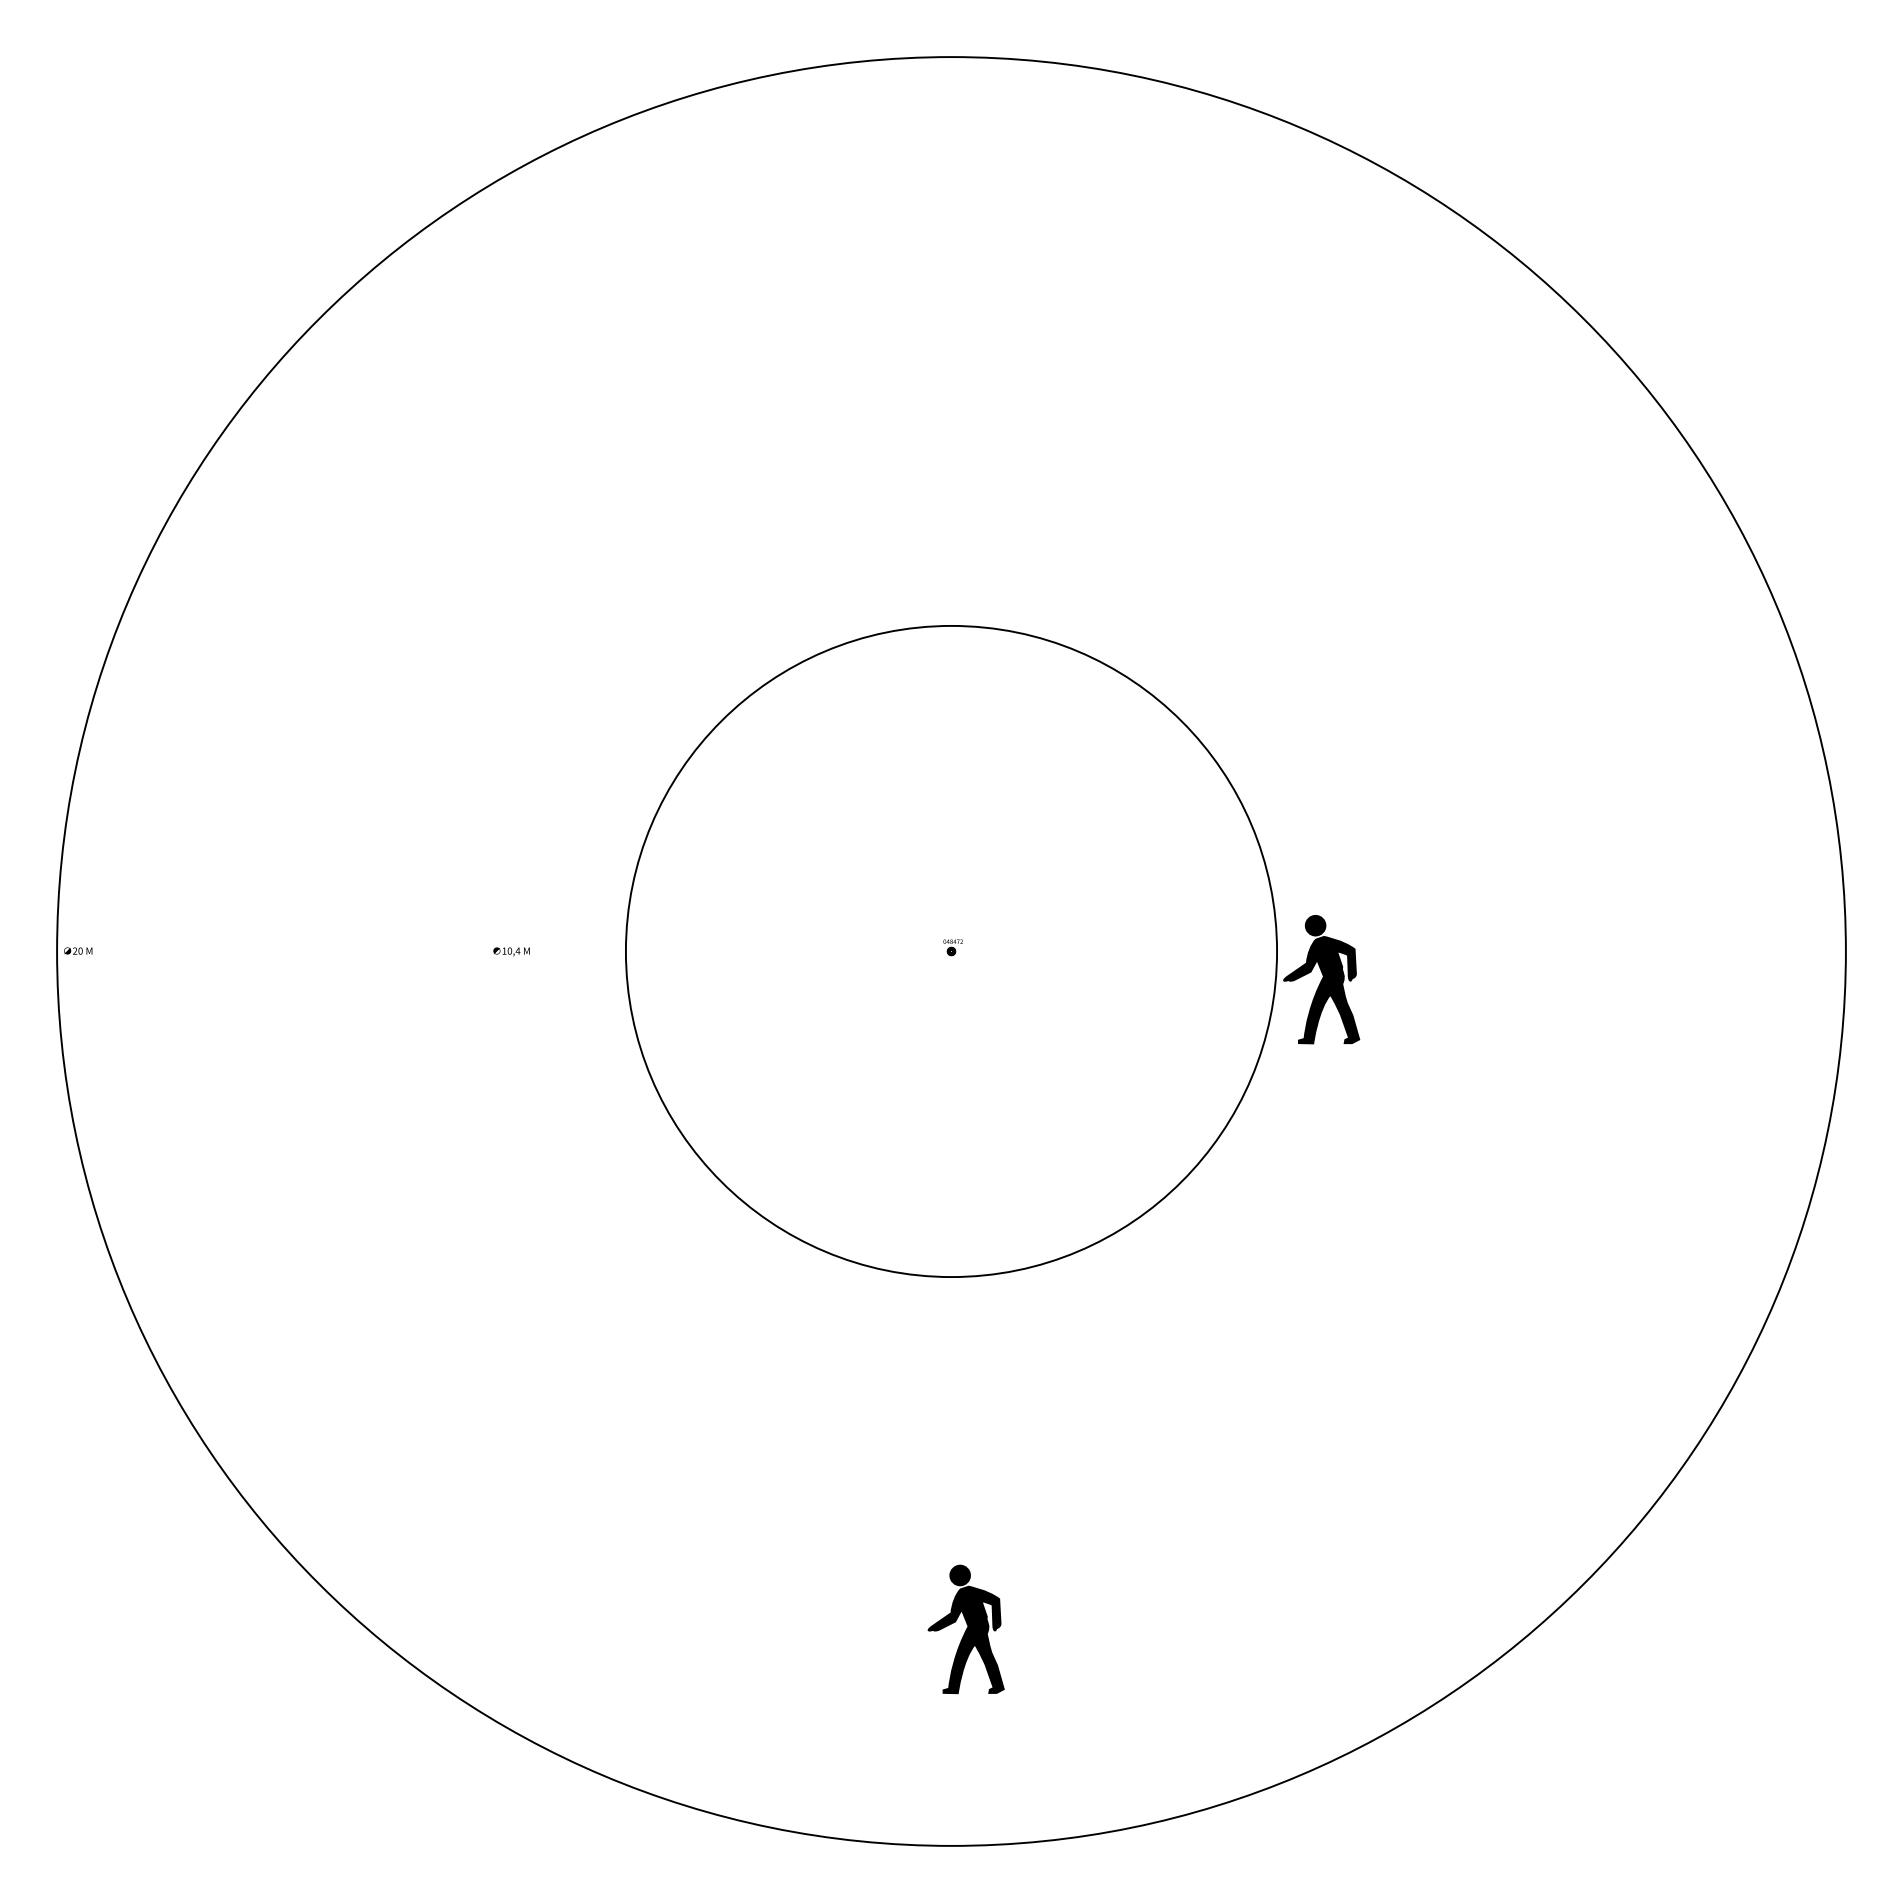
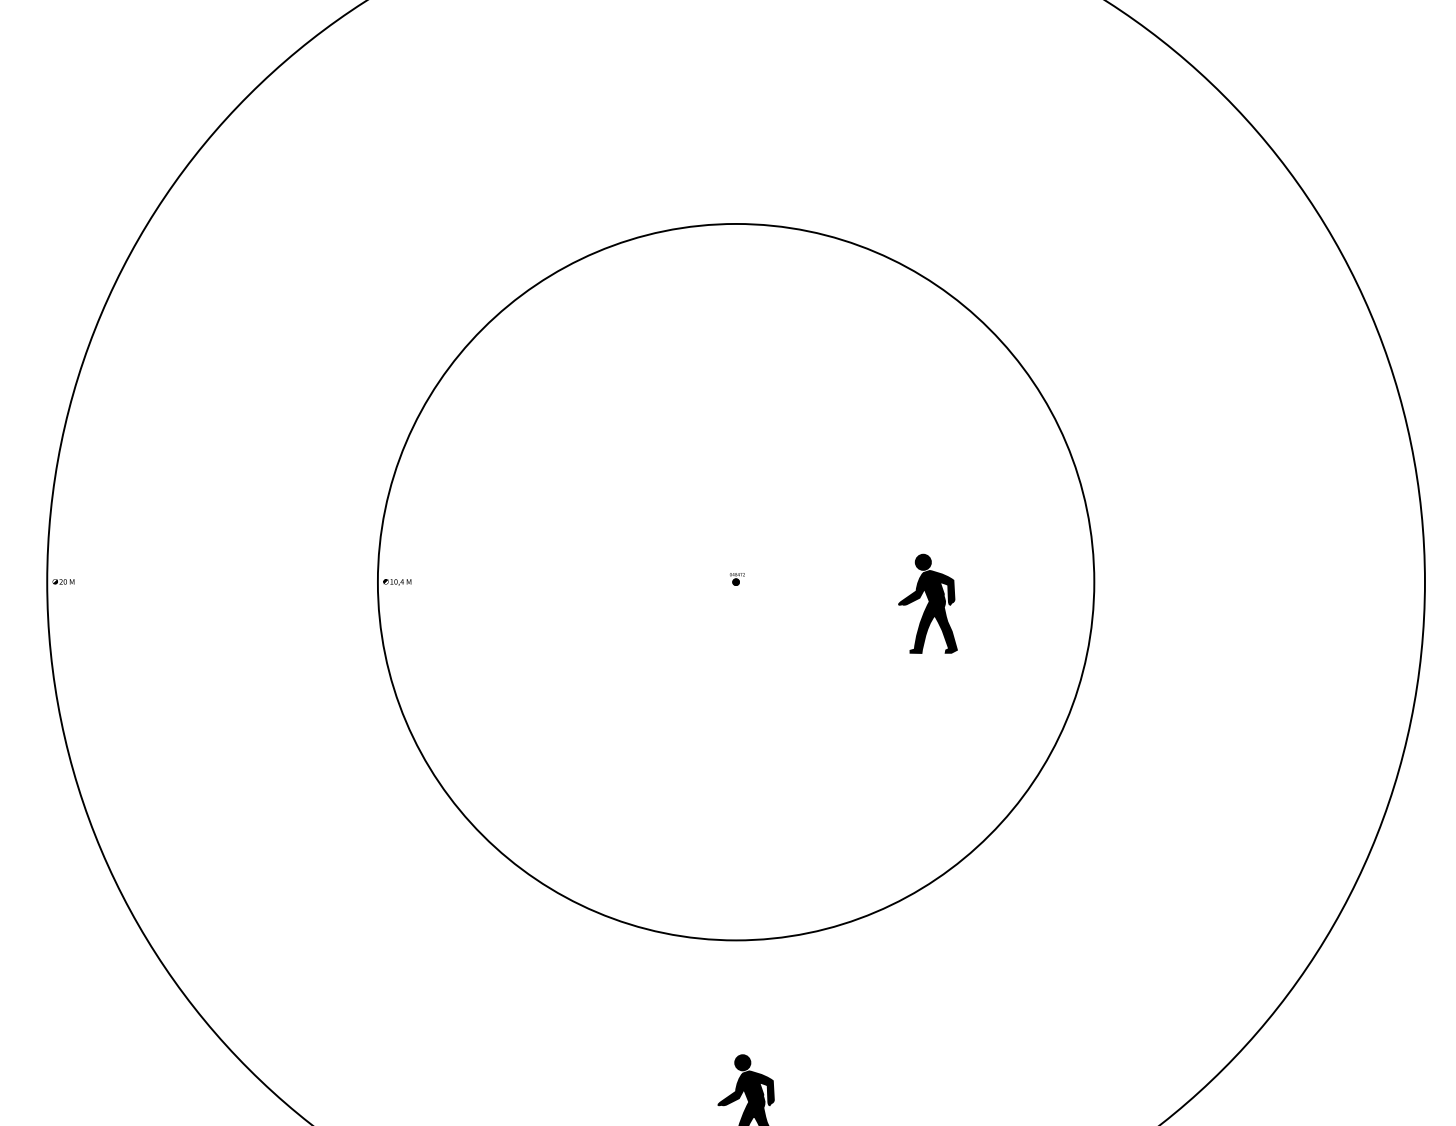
circle: (951, 951) -> (736, 582), size x1.43
part: (1321, 979) -> (927, 603), moved

